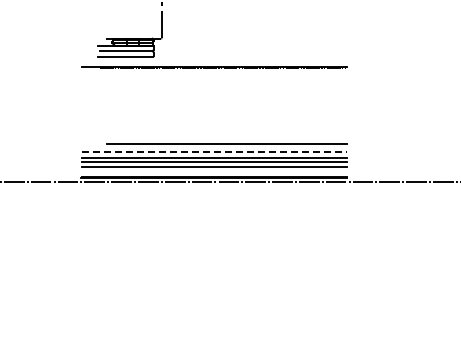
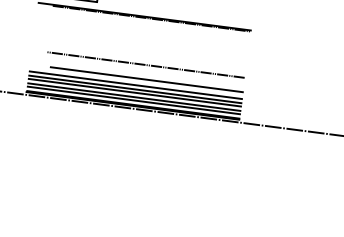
line: (222, 126) -> (145, 65), added
line: (214, 152) -> (135, 85), dashed -> solid
line: (214, 171) -> (133, 100), added

